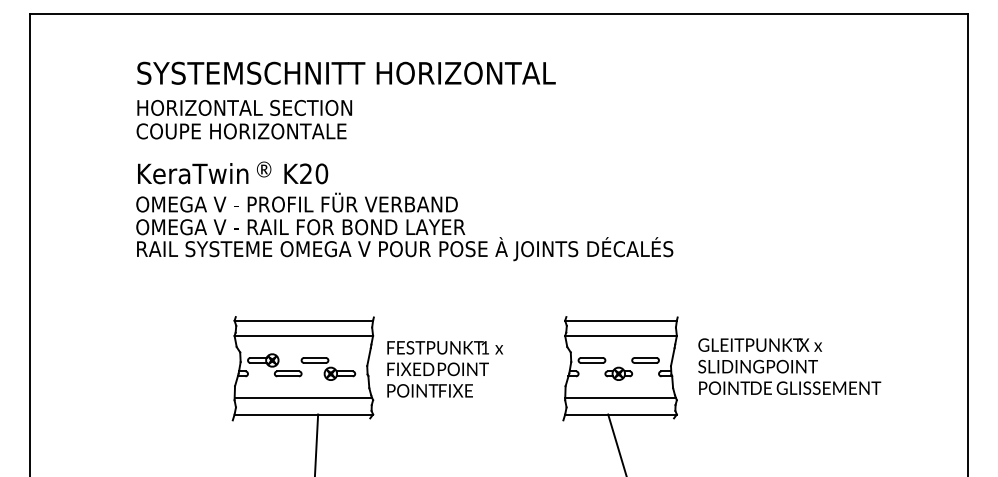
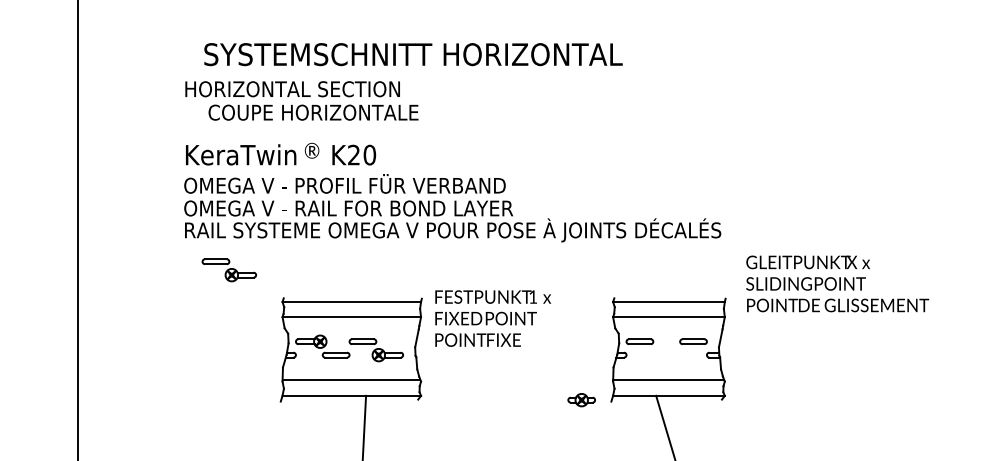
text: (346, 72) -> (413, 53), moved
text: (241, 131) -> (313, 112), moved
part: (181, 288) -> (229, 269), added
text: (789, 366) -> (837, 283), moved
text: (445, 369) -> (493, 318), moved
part: (618, 373) -> (581, 399), moved

